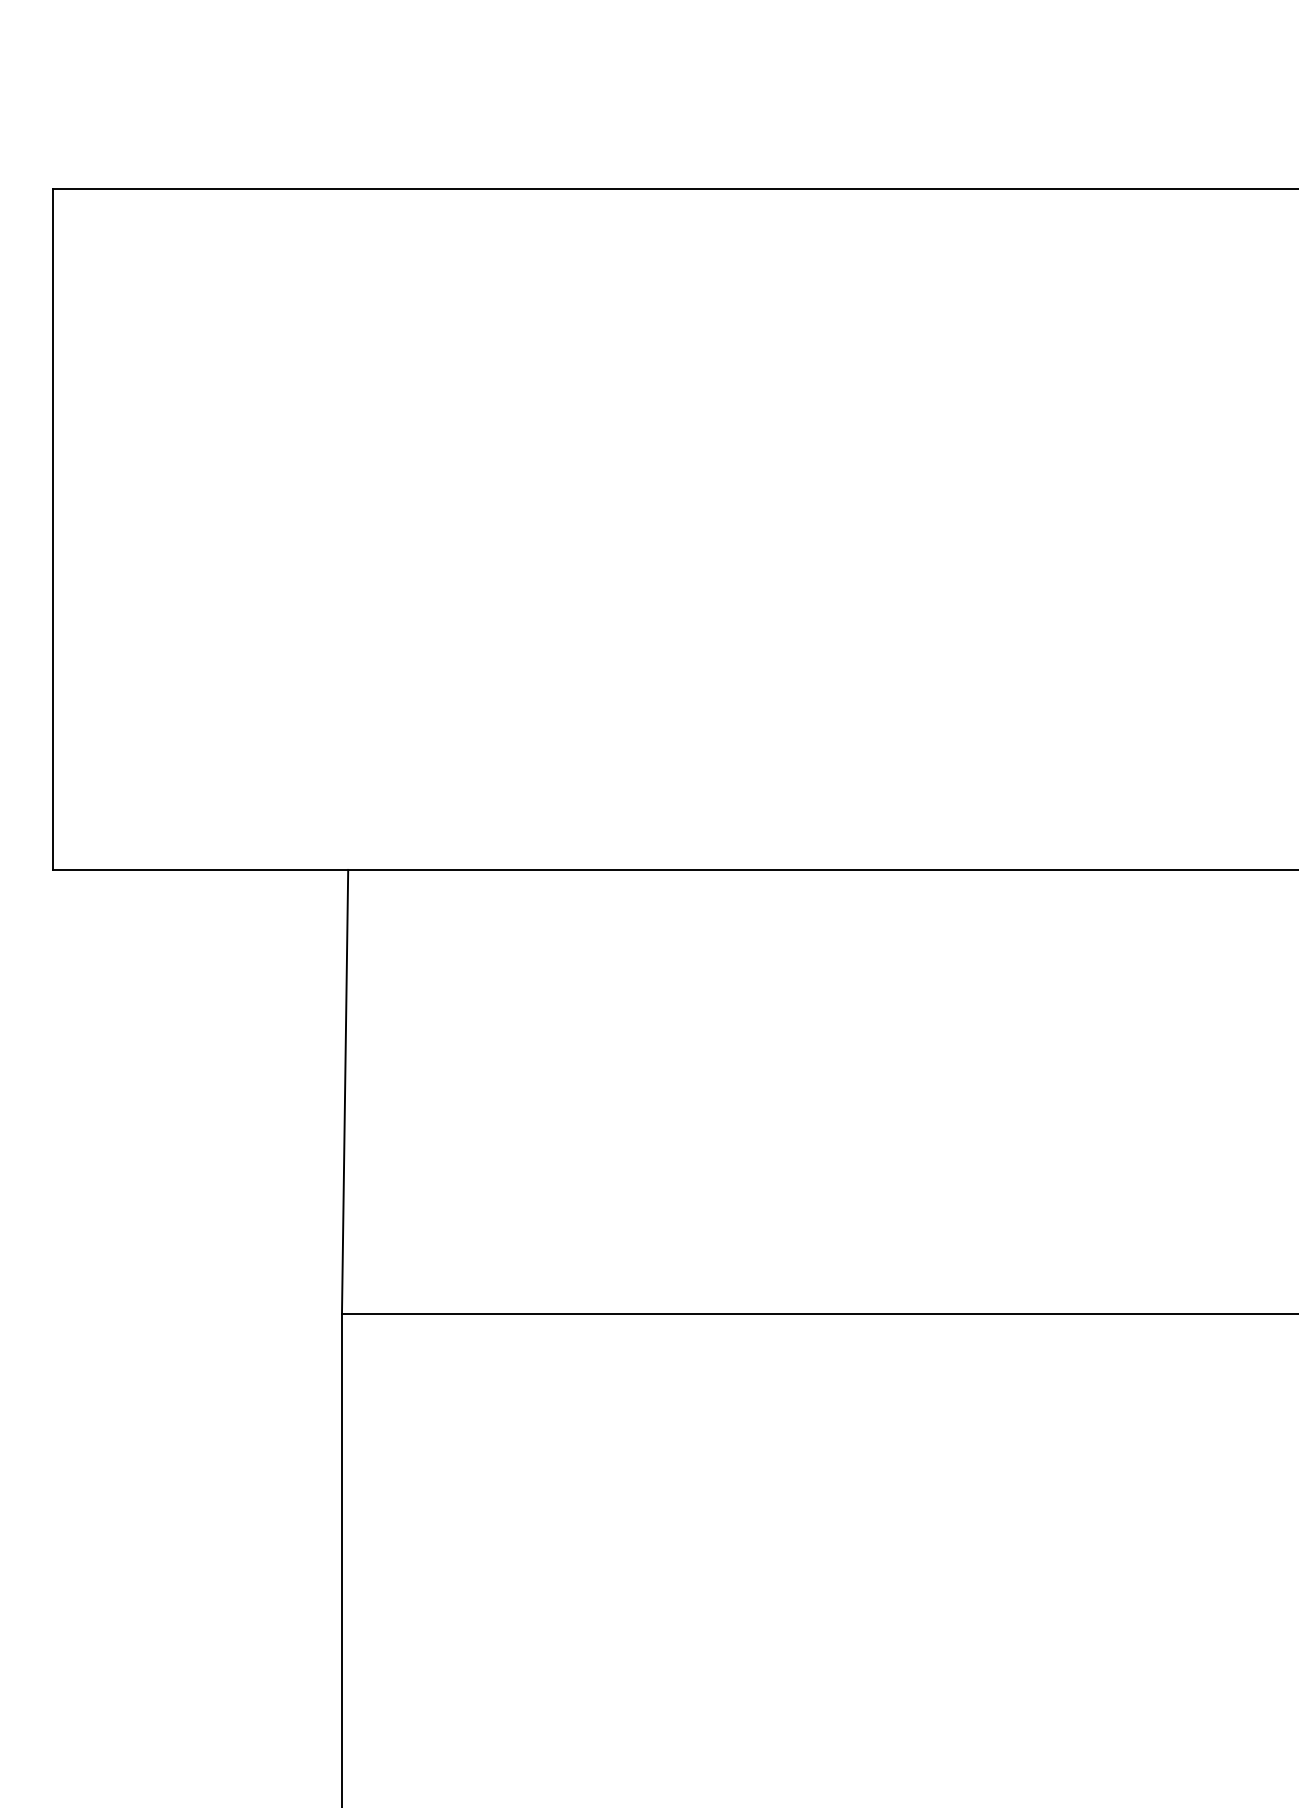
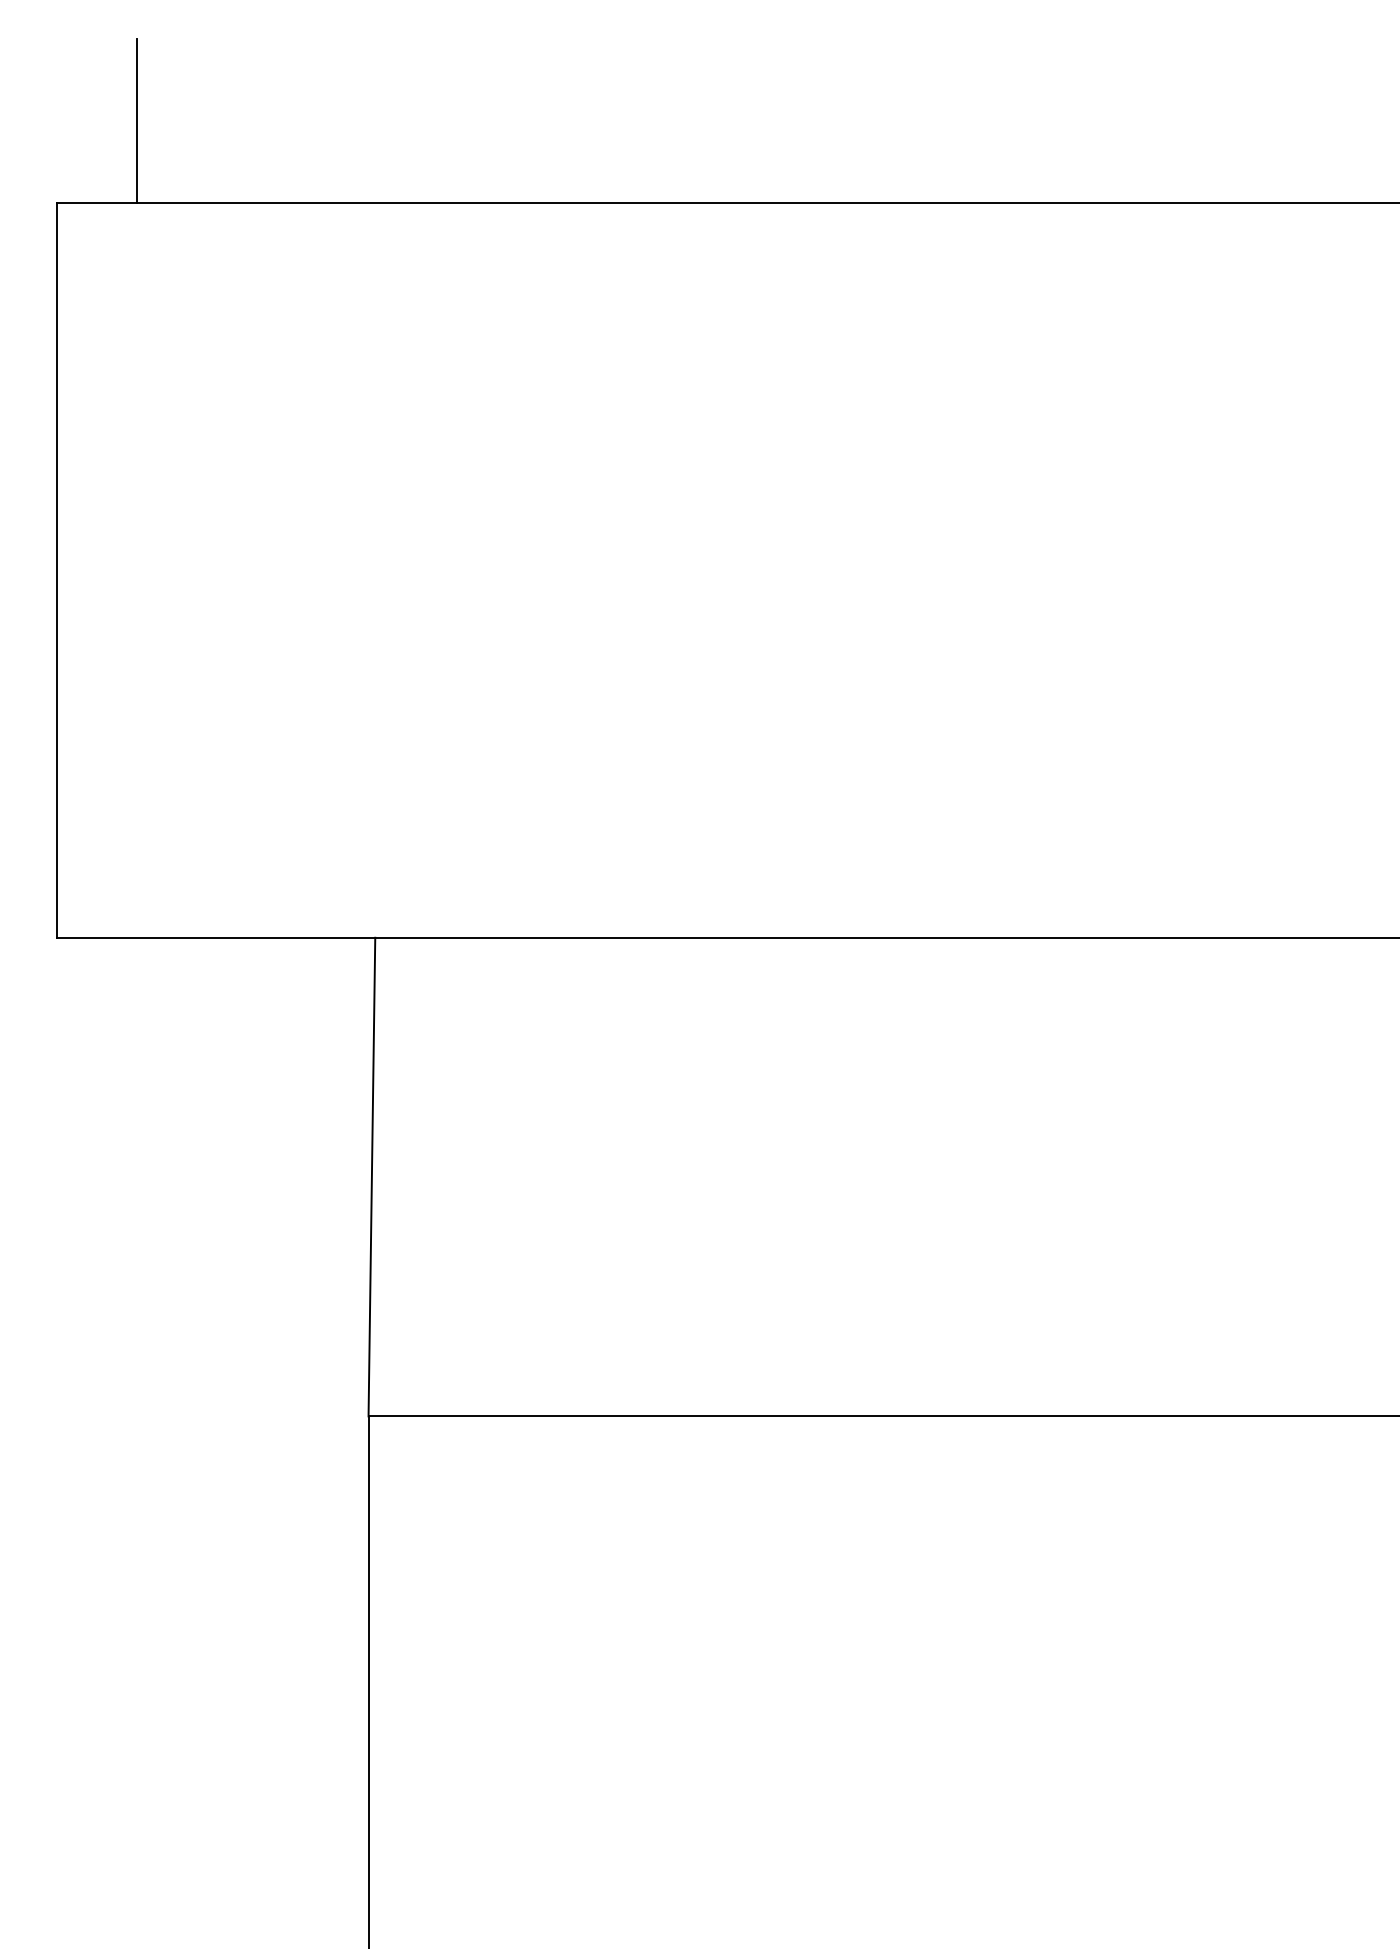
line: (127, 111) -> (137, 120), added

